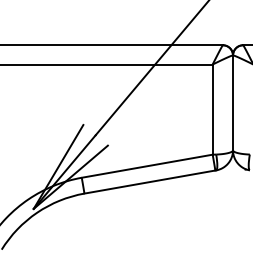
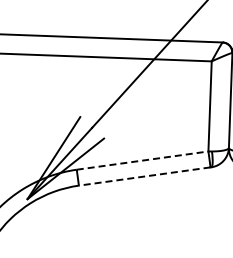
line: (147, 166) -> (142, 160), solid -> dashed
line: (149, 182) -> (144, 176), solid -> dashed

